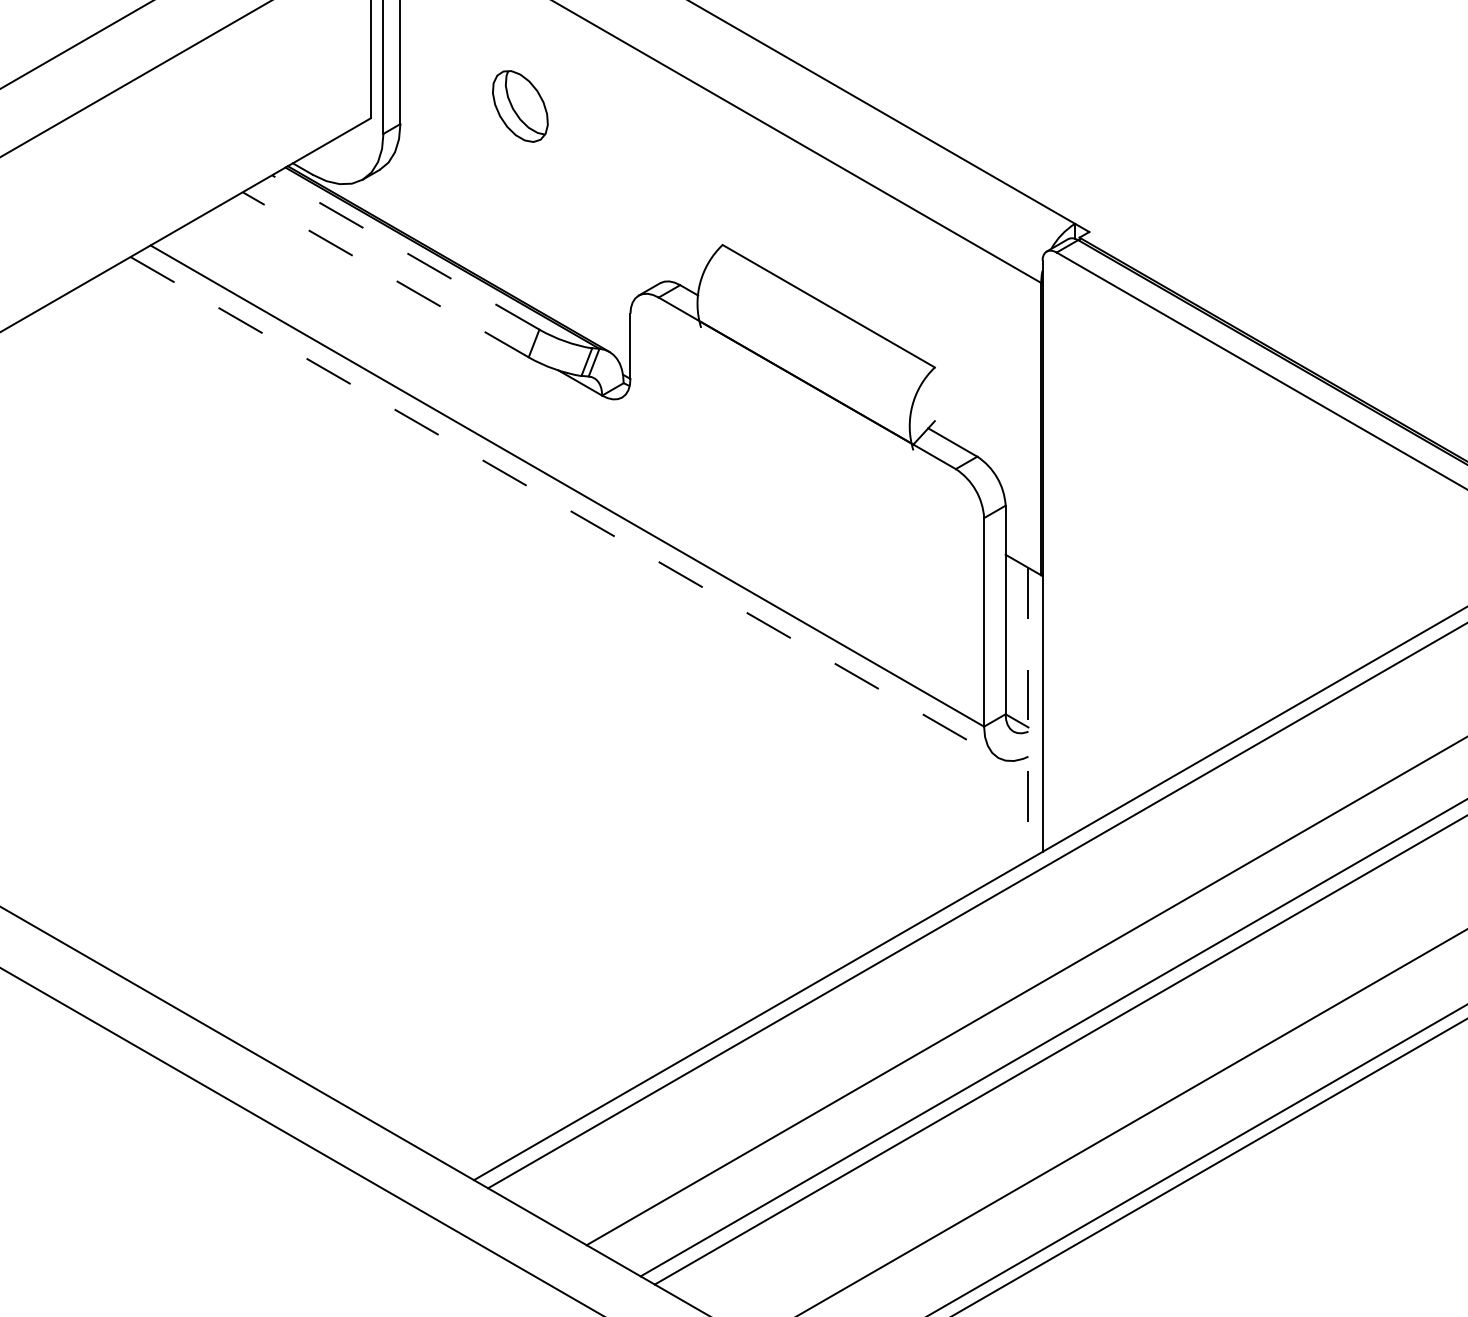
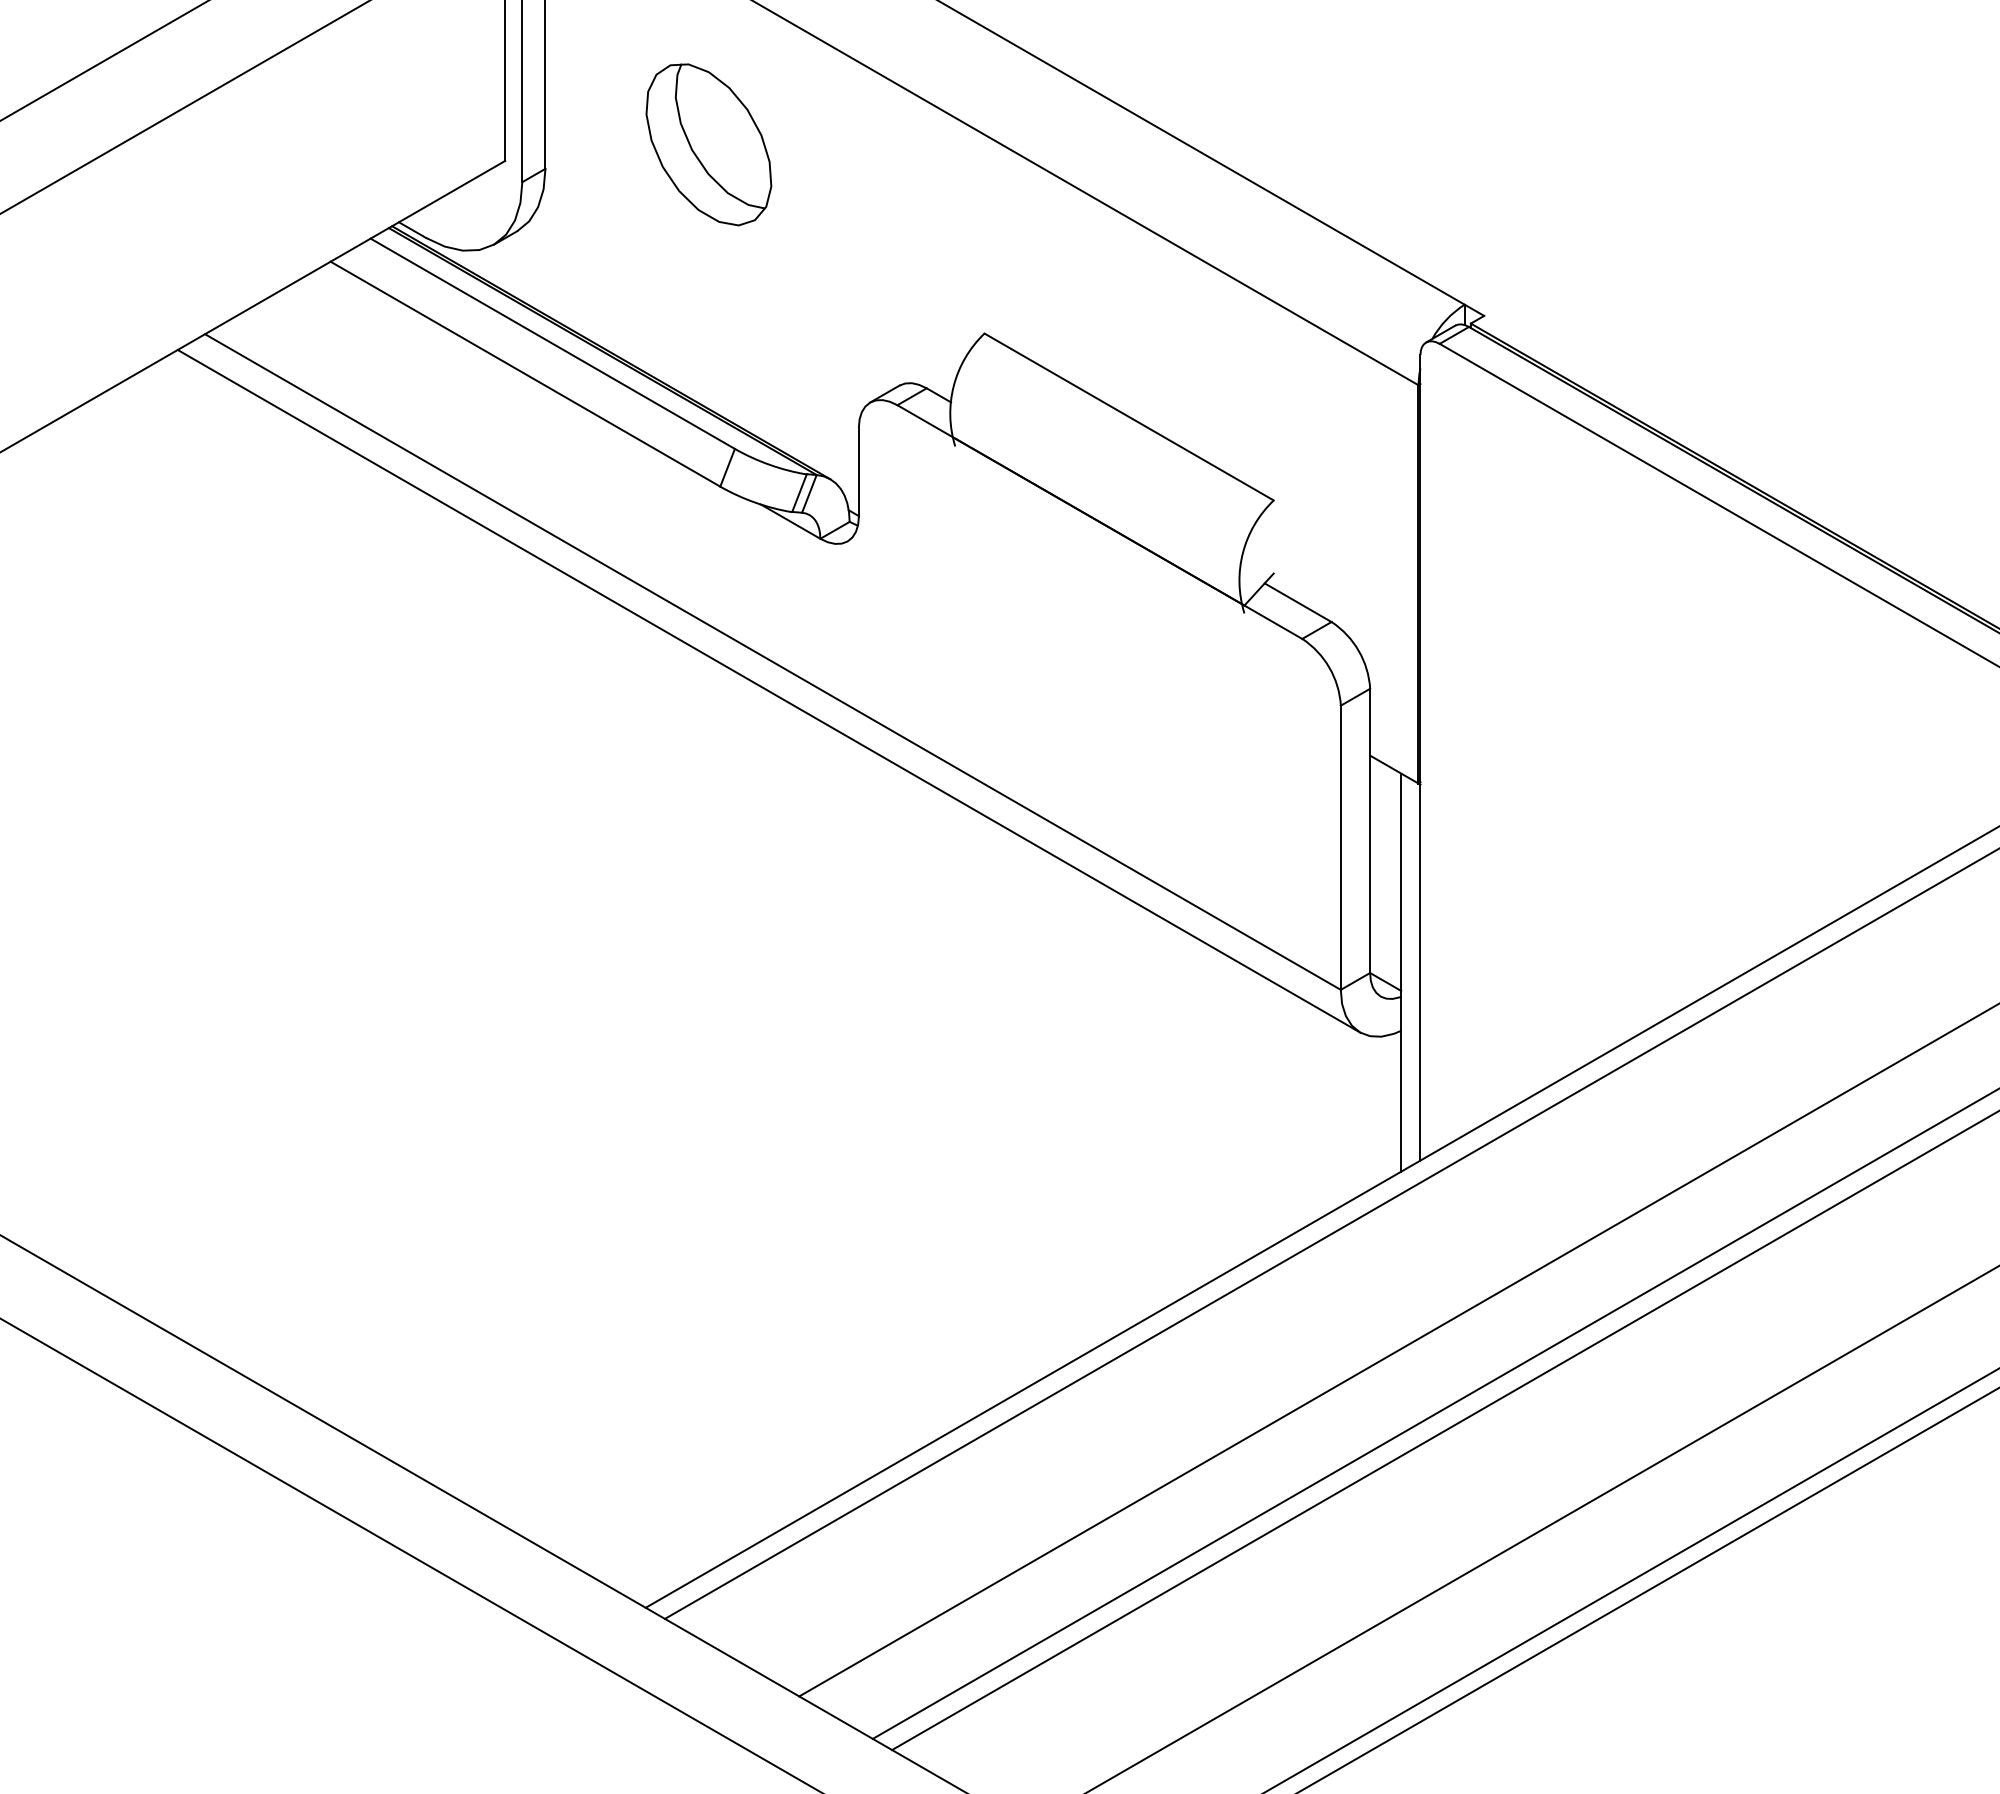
part: (520, 106) -> (708, 144), size x1.67
line: (405, 252) -> (552, 343), dashed -> solid
line: (385, 274) -> (525, 373), dashed -> solid
line: (564, 507) -> (768, 691), dashed -> solid
line: (1028, 714) -> (1401, 973), dashed -> solid

